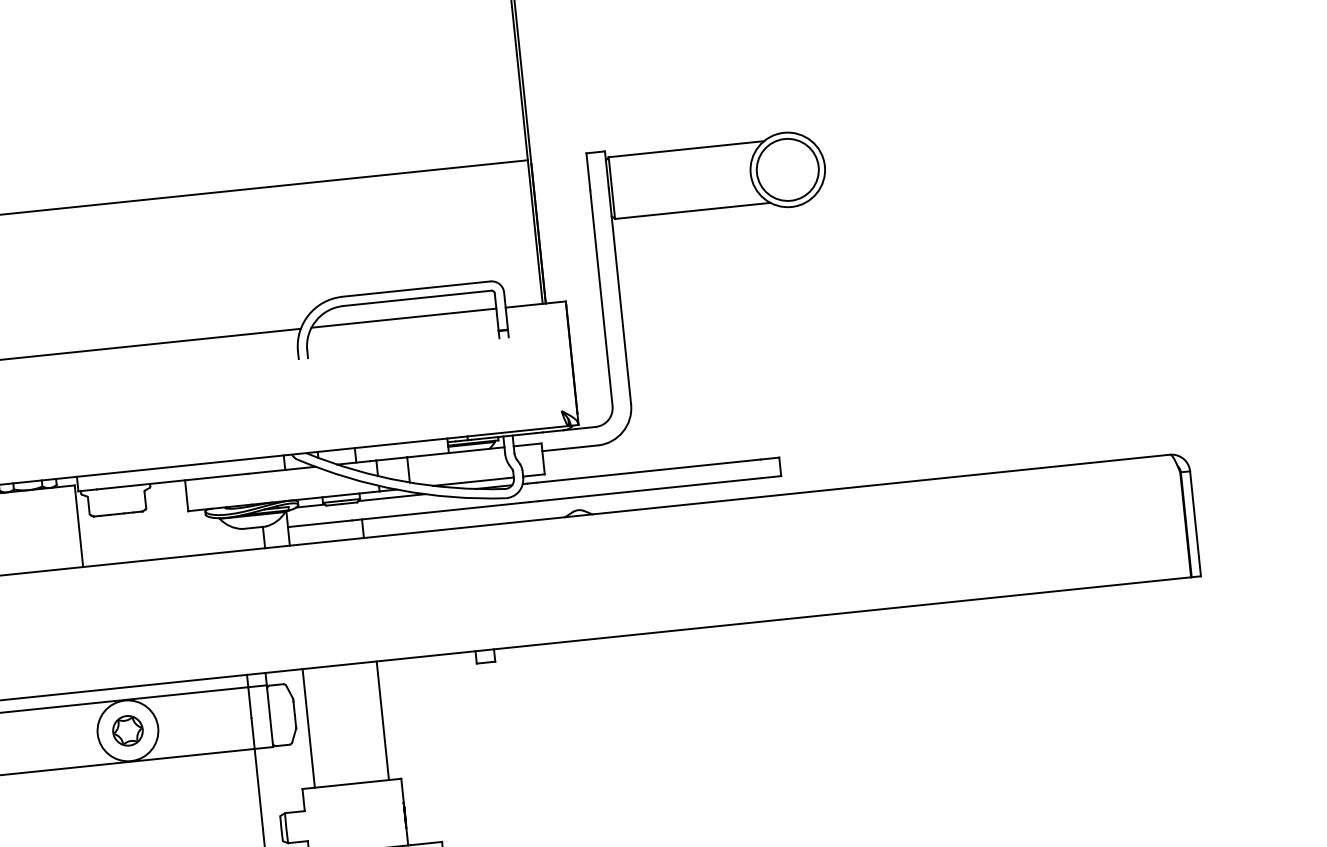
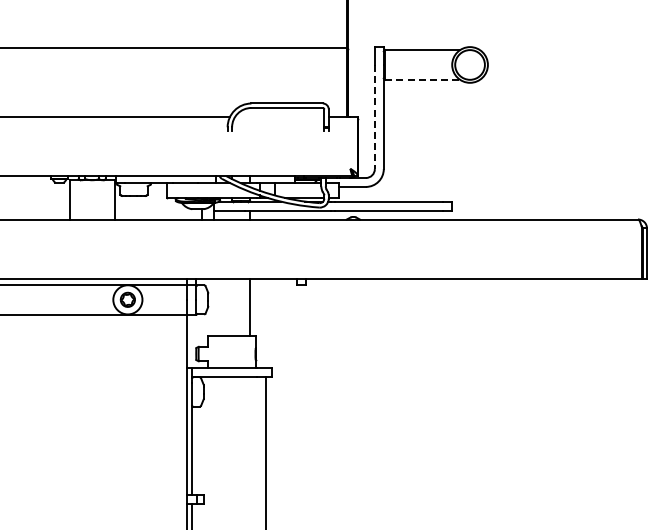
line: (694, 210) -> (423, 79), solid -> dashed
line: (600, 299) -> (374, 117), solid -> dashed
line: (403, 317) -> (279, 116), removed
line: (309, 728) -> (214, 307), removed

